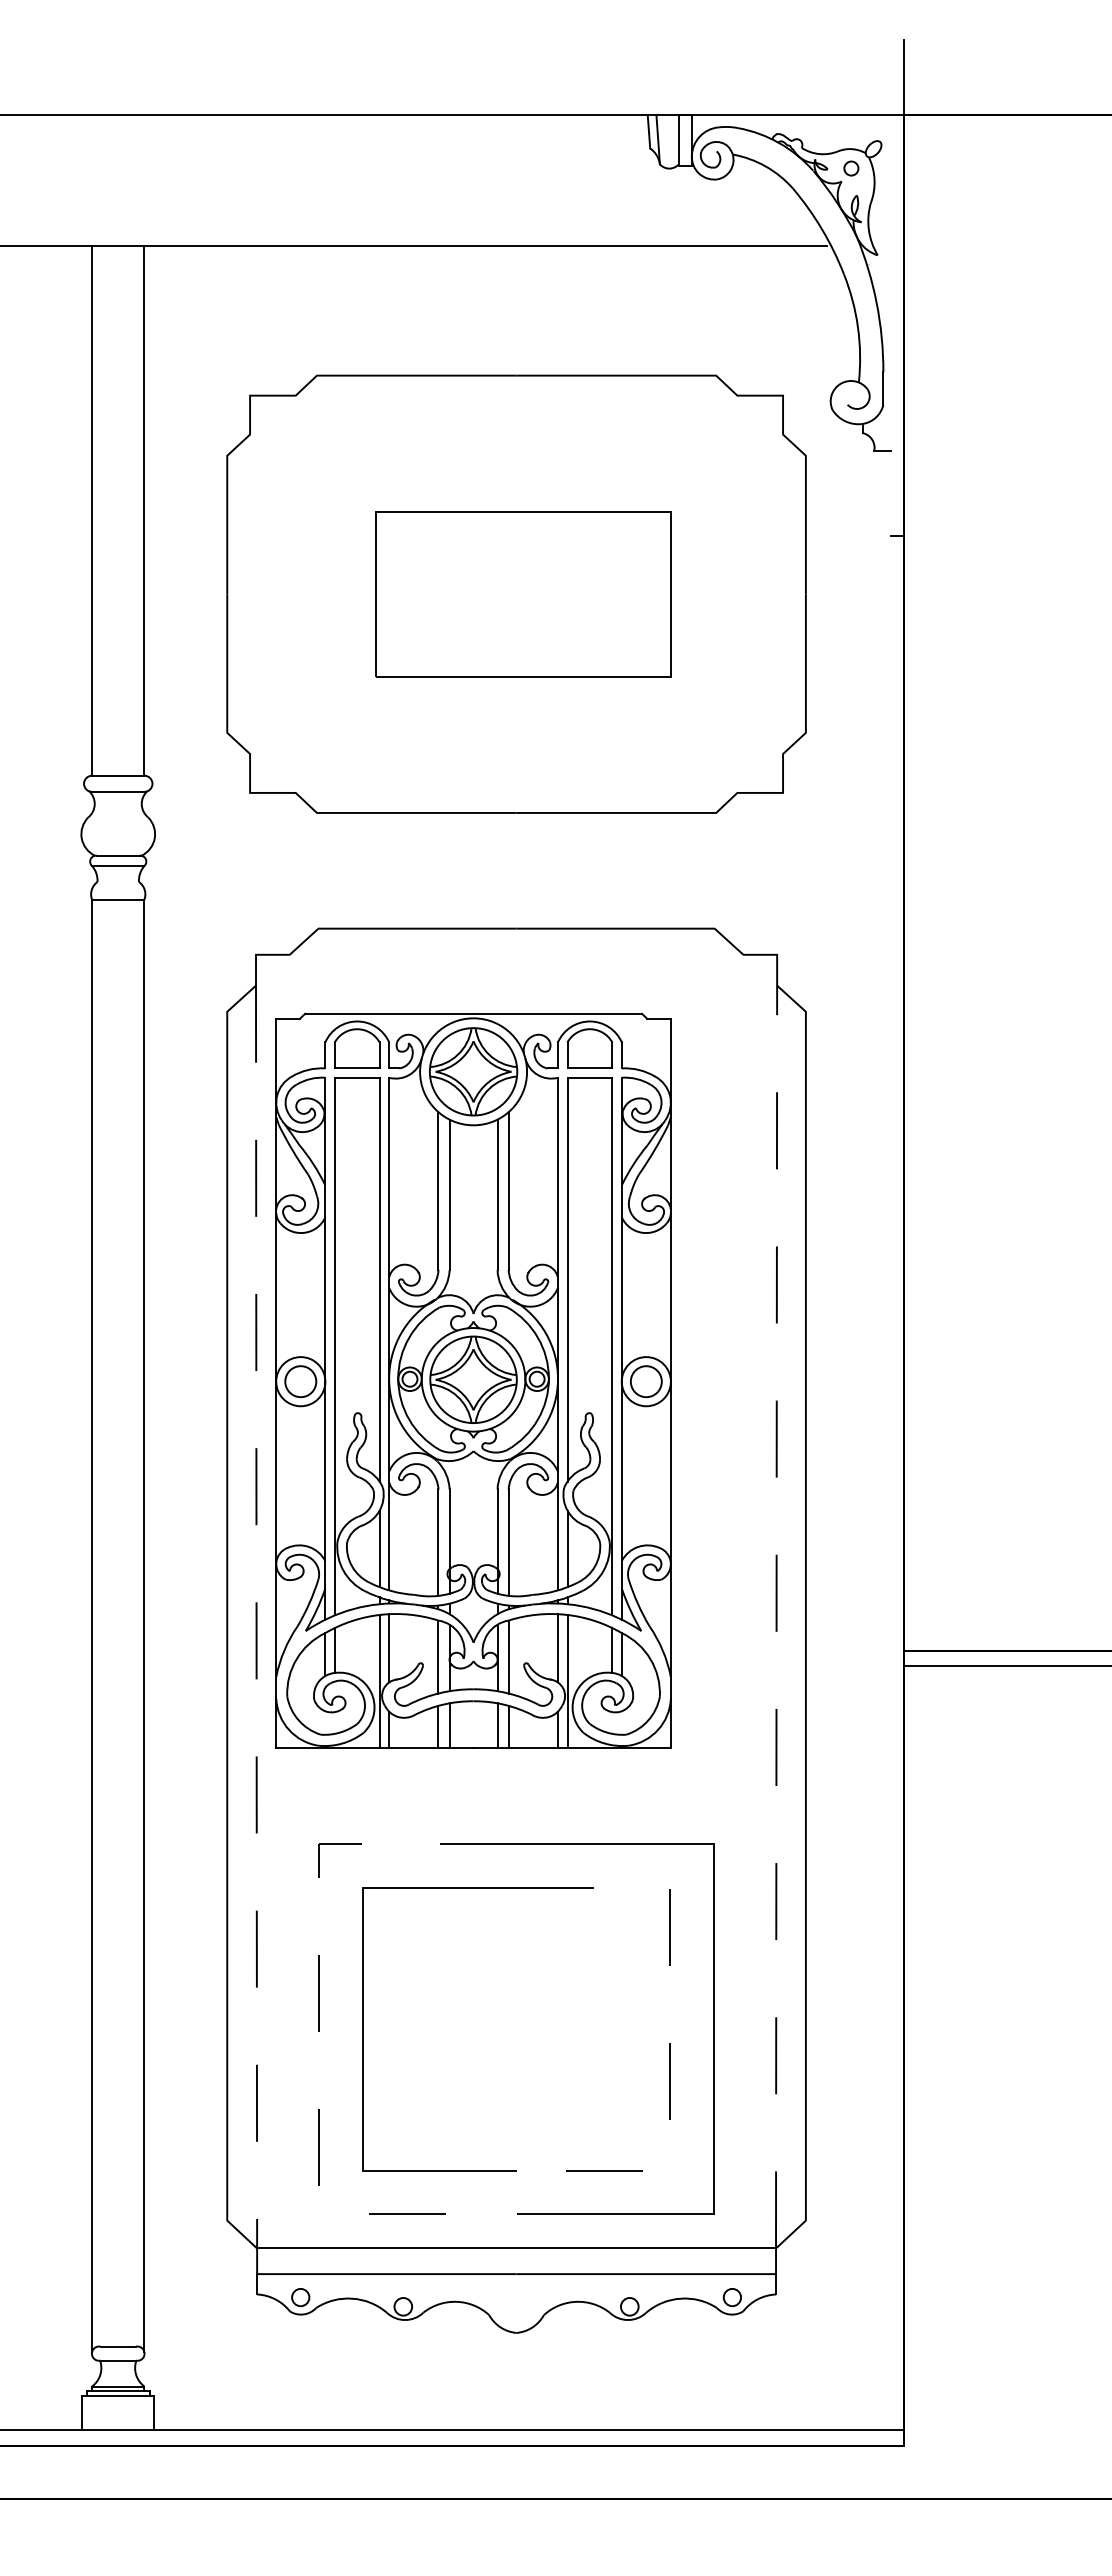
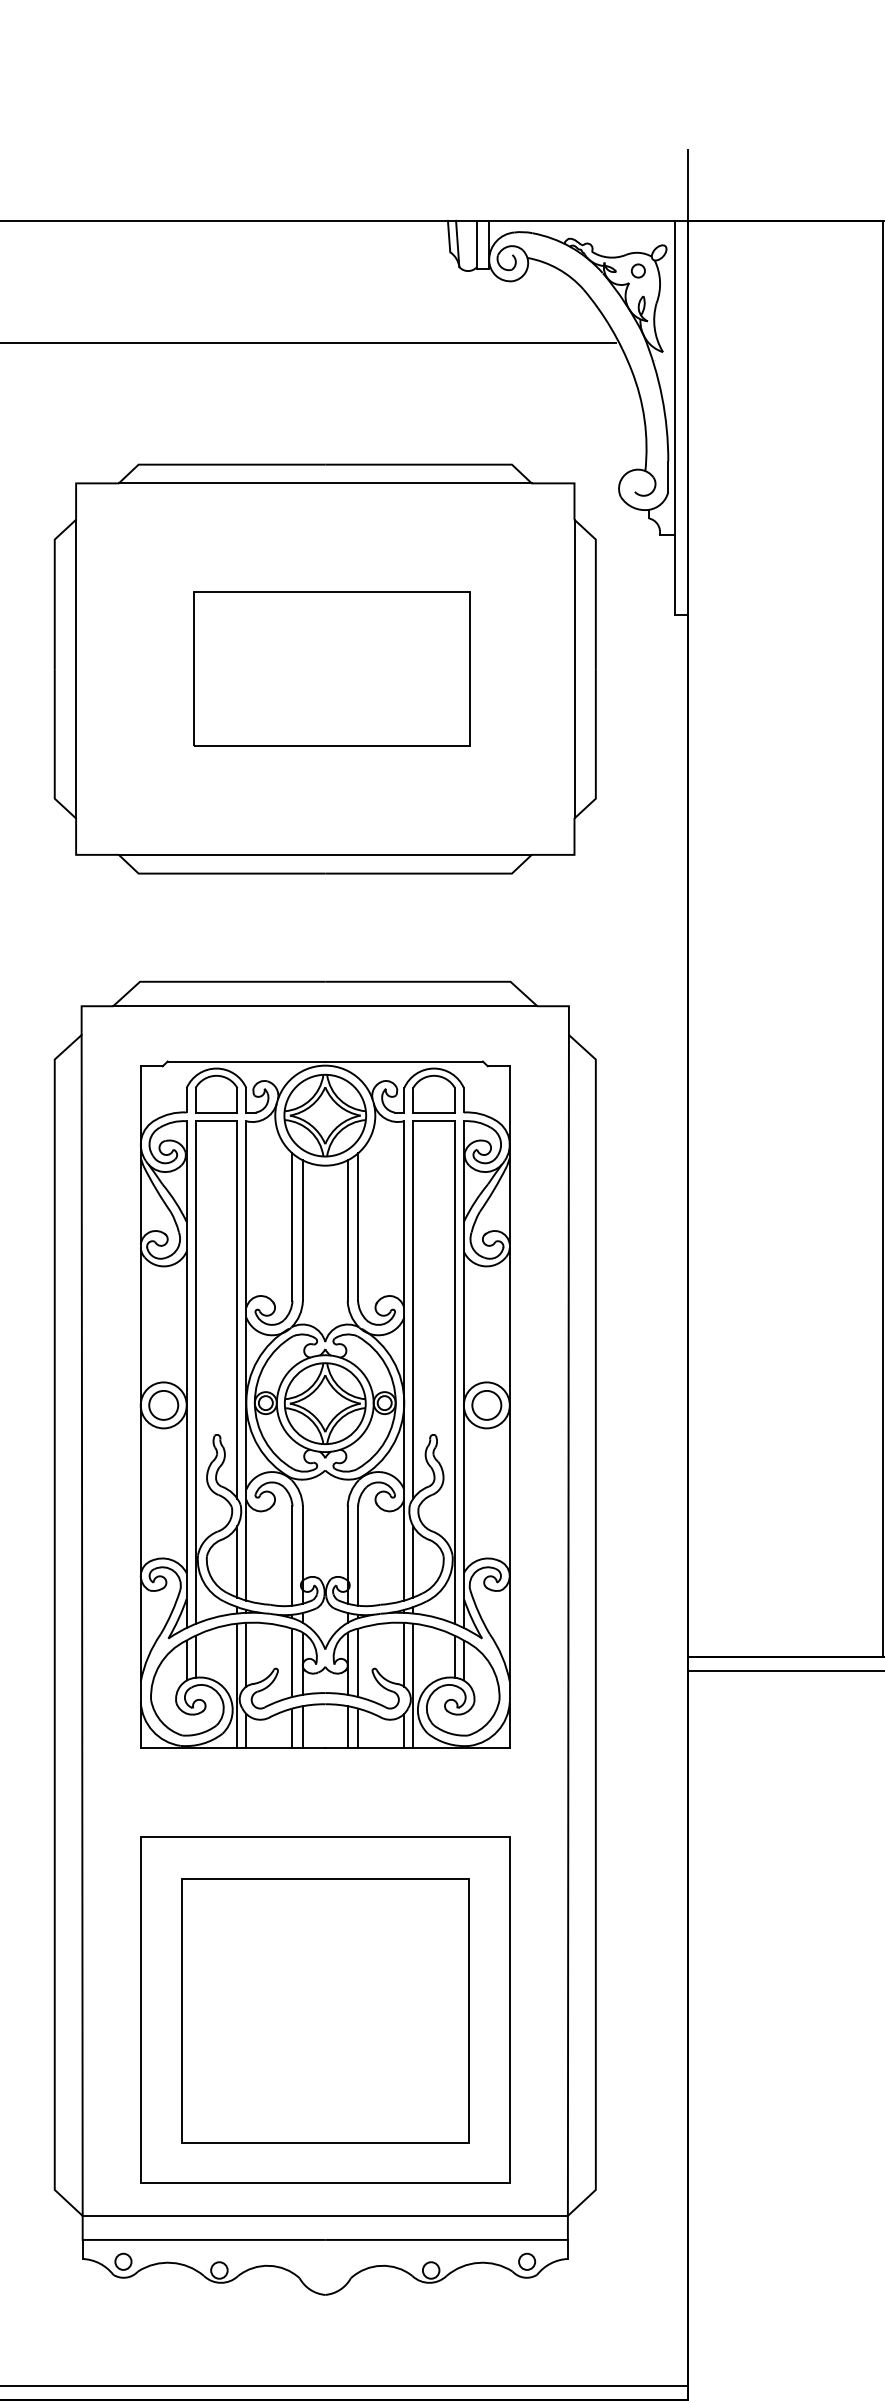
line: (891, 325) -> (675, 417), added
line: (516, 395) -> (325, 483), added
line: (250, 593) -> (76, 668), added
line: (783, 593) -> (574, 668), added
line: (516, 792) -> (325, 854), added
line: (516, 954) -> (325, 1005), added
part: (473, 1380) -> (325, 1404), moved
line: (776, 1616) -> (568, 1624), dashed -> solid
line: (256, 1617) -> (82, 1625), dashed -> solid
line: (319, 2029) -> (141, 2011), dashed -> solid
line: (669, 2029) -> (468, 2011), dashed -> solid

